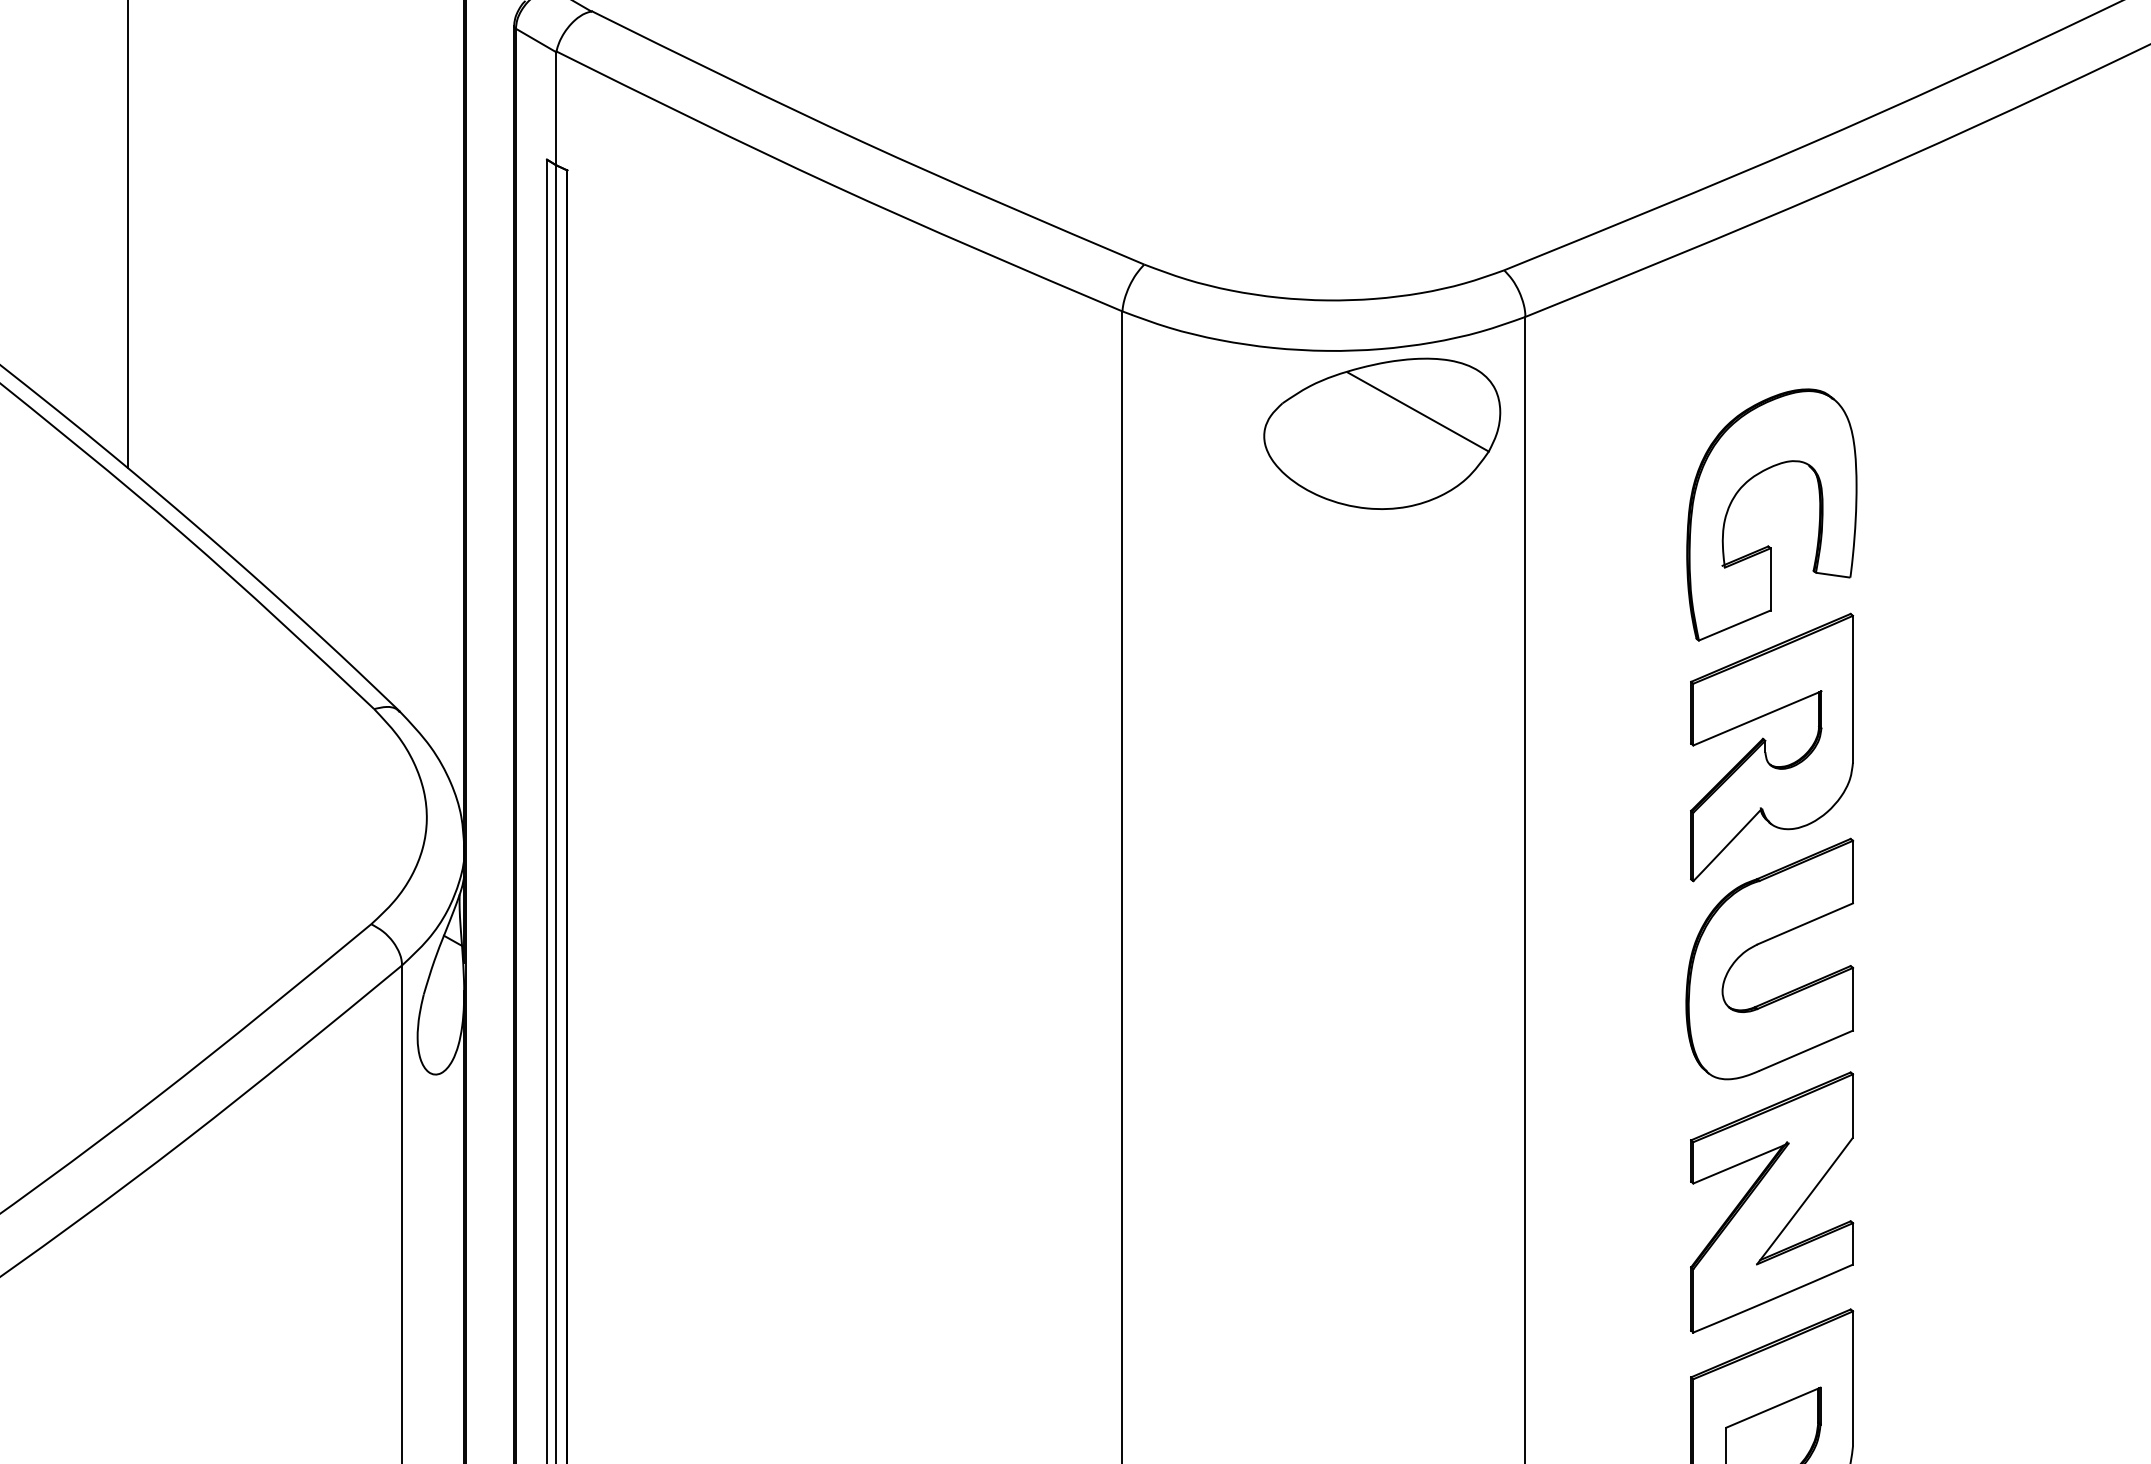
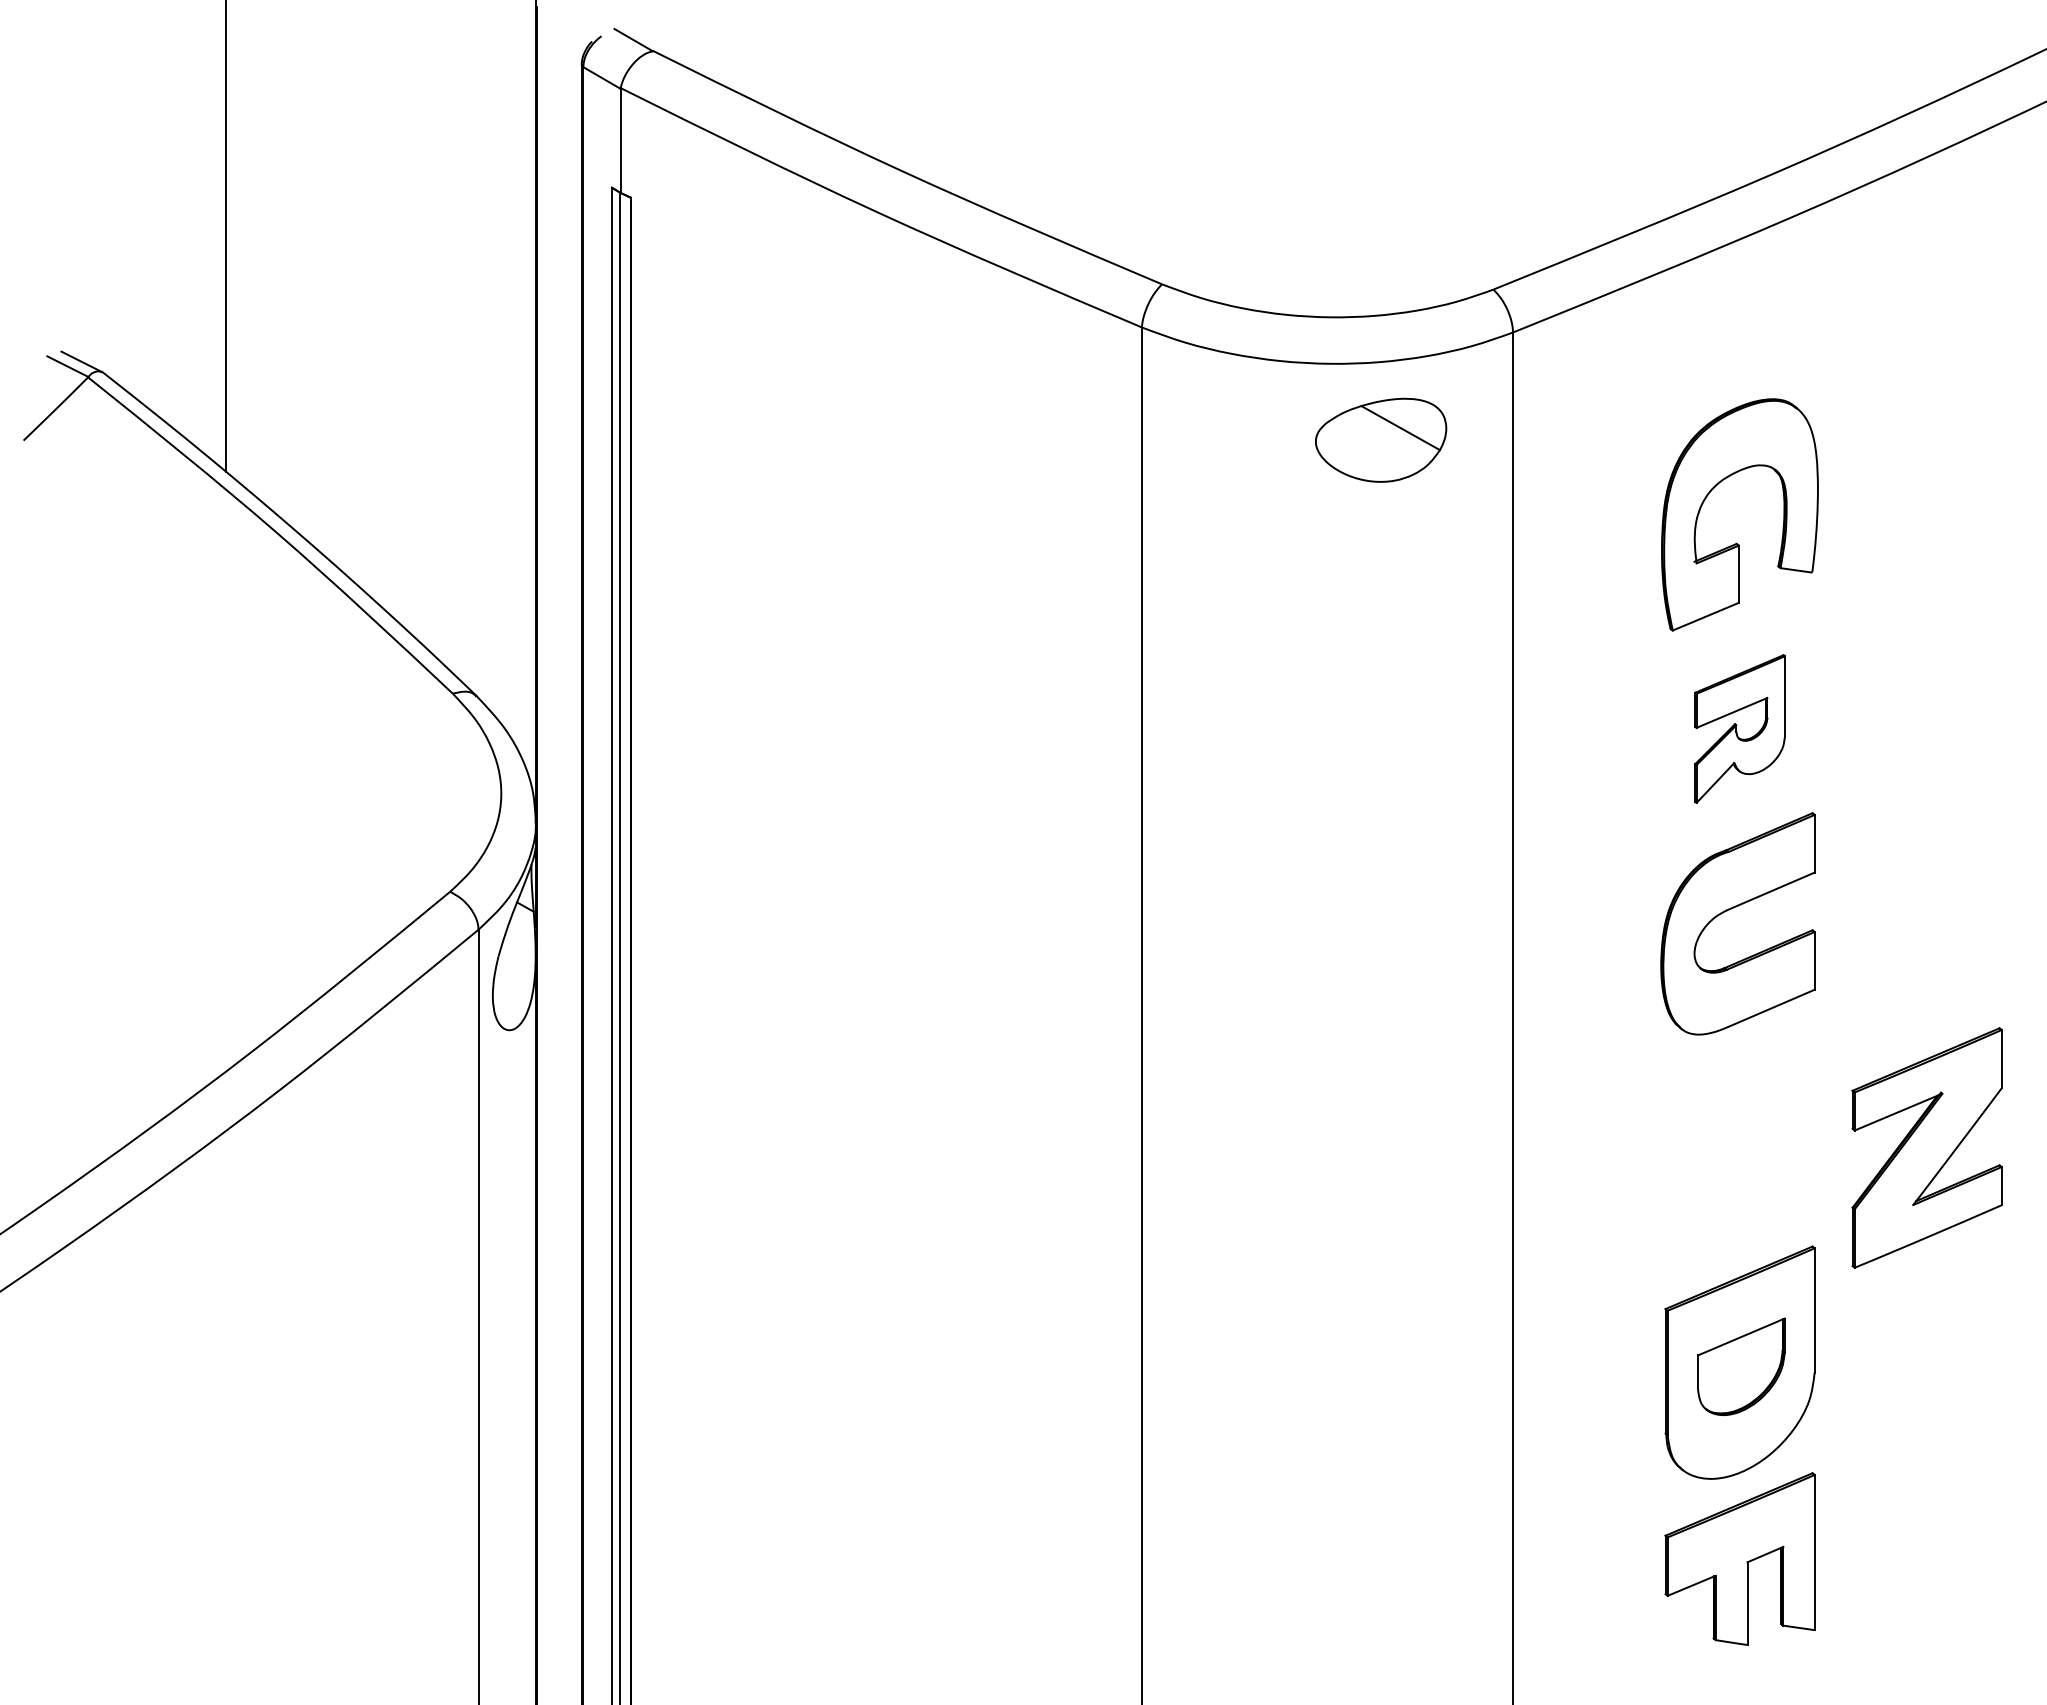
part: (1381, 434) -> (1380, 440), size x0.6
part: (1771, 746) -> (1739, 728), size x0.6
part: (1771, 1201) -> (1926, 1147), moved

